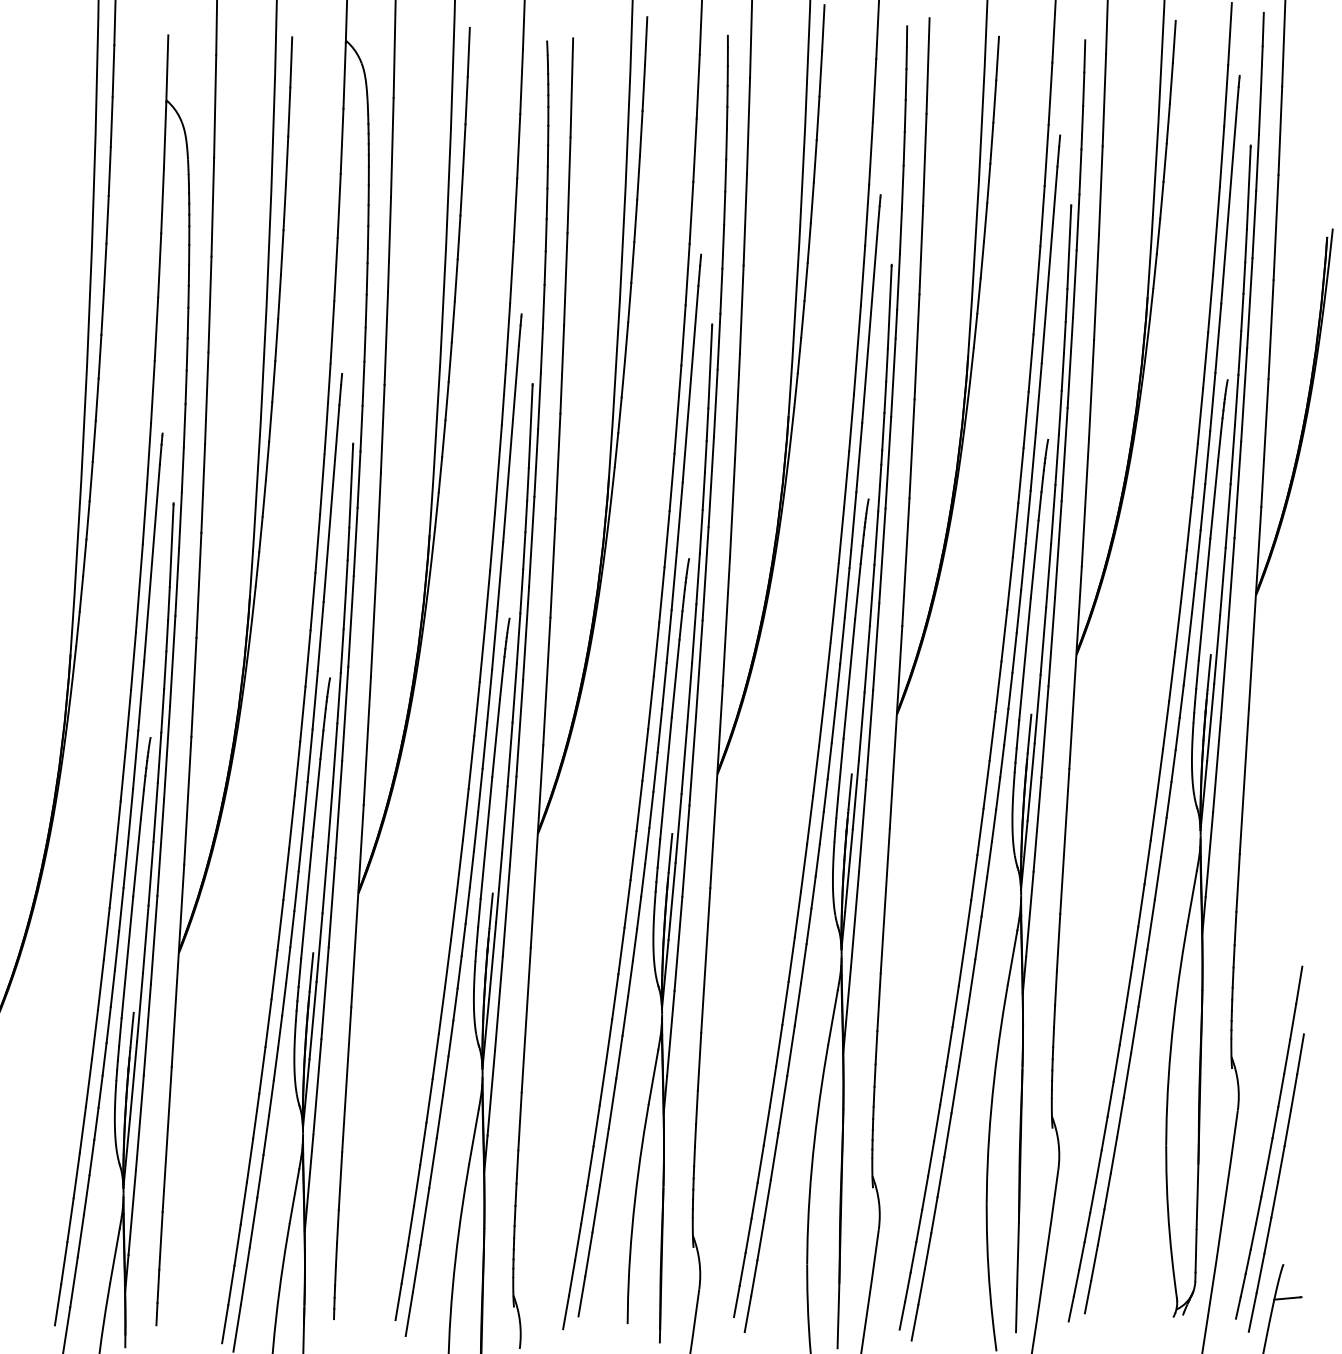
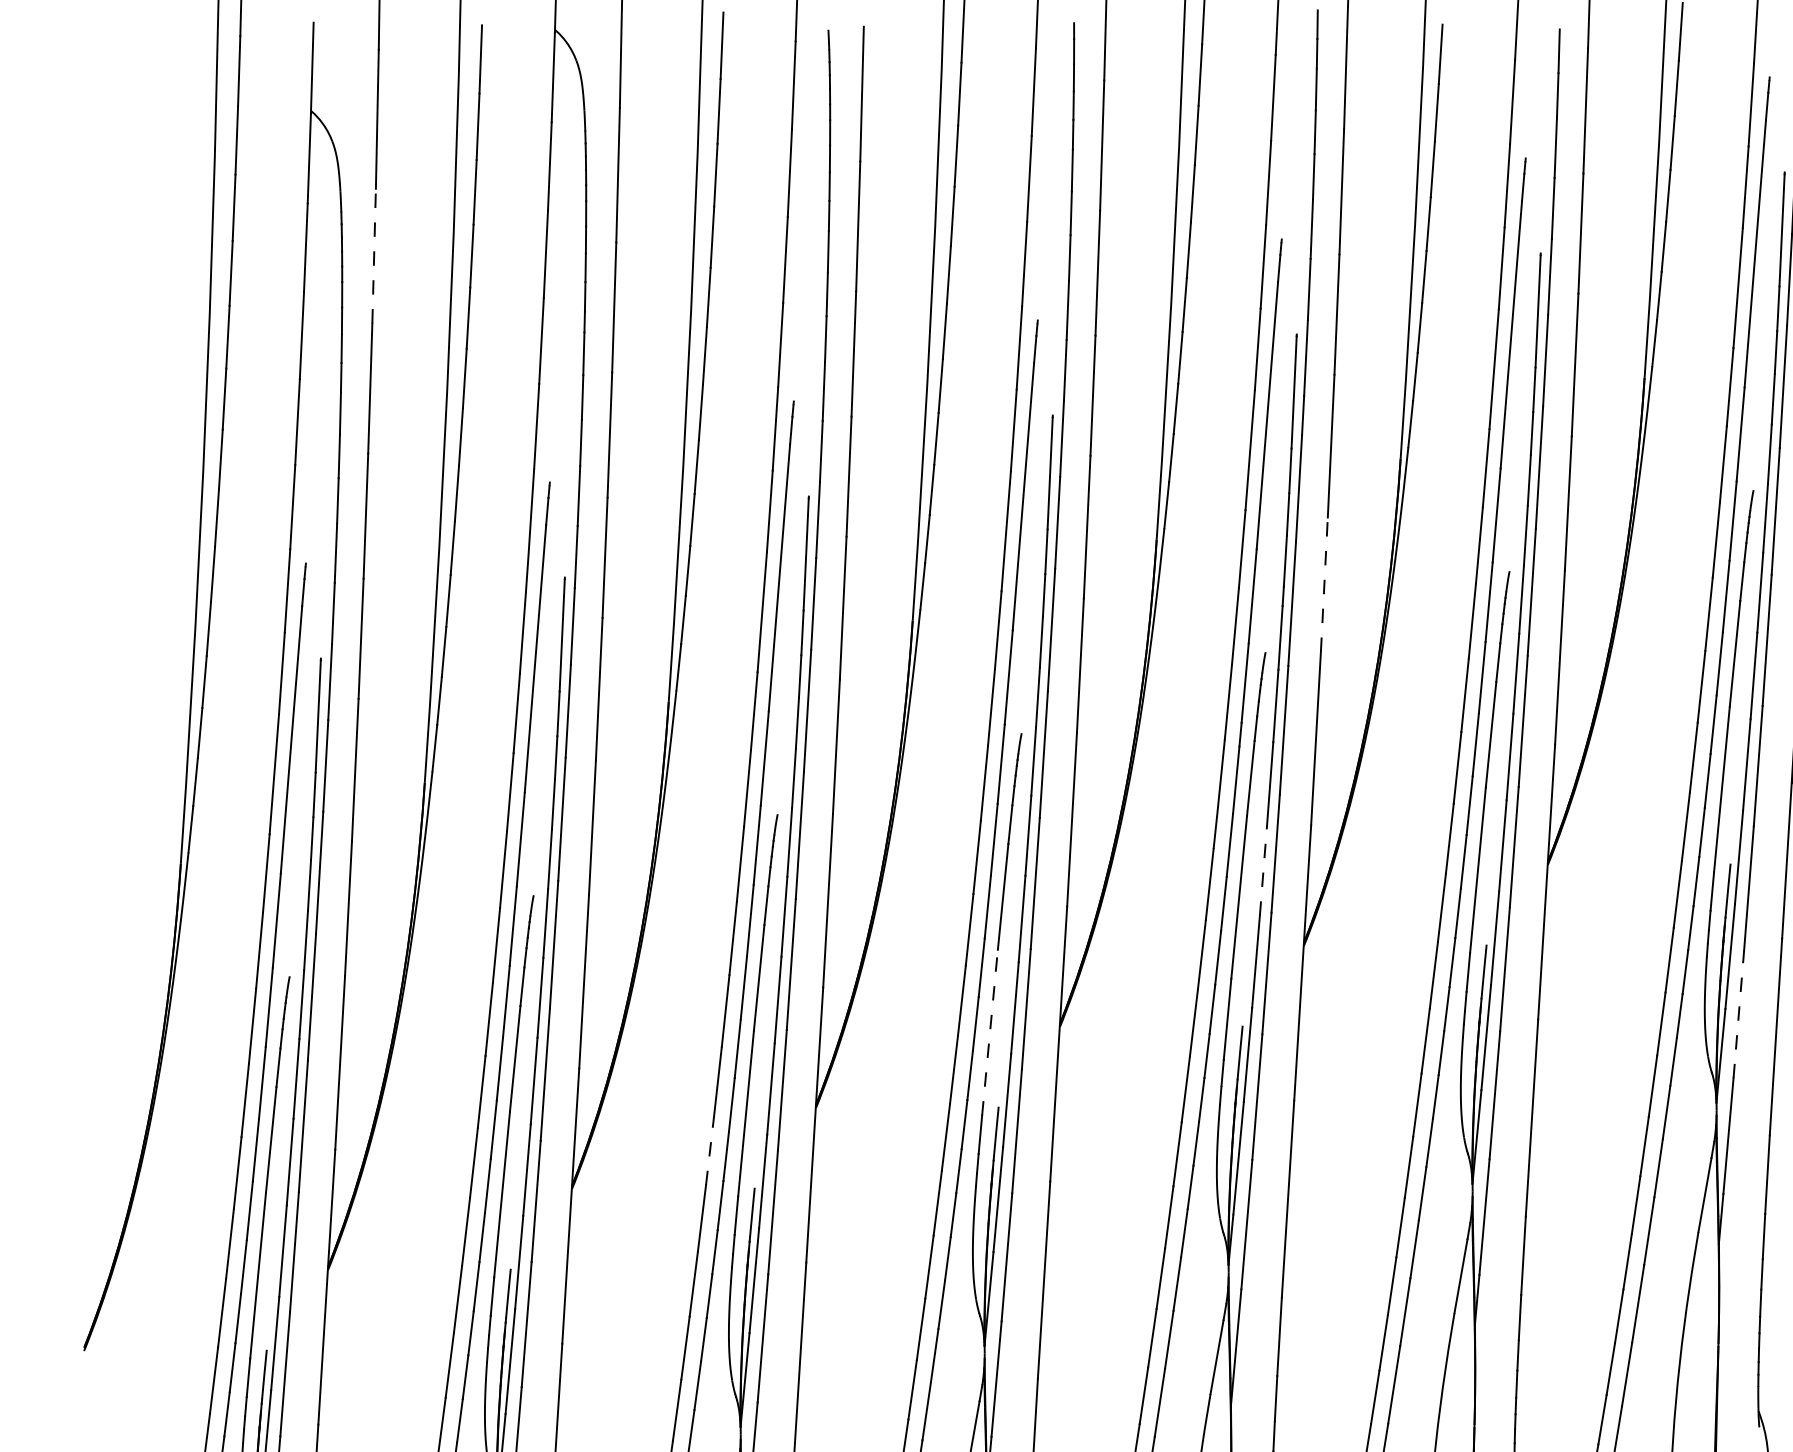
line: (212, 207) -> (373, 256), solid -> dashed
line: (912, 448) -> (1325, 584), solid -> dashed
line: (867, 658) -> (1263, 869), solid -> dashed
line: (1217, 764) -> (1739, 1013), solid -> dashed
line: (666, 778) -> (990, 1032), solid -> dashed
line: (460, 865) -> (710, 1150), solid -> dashed

